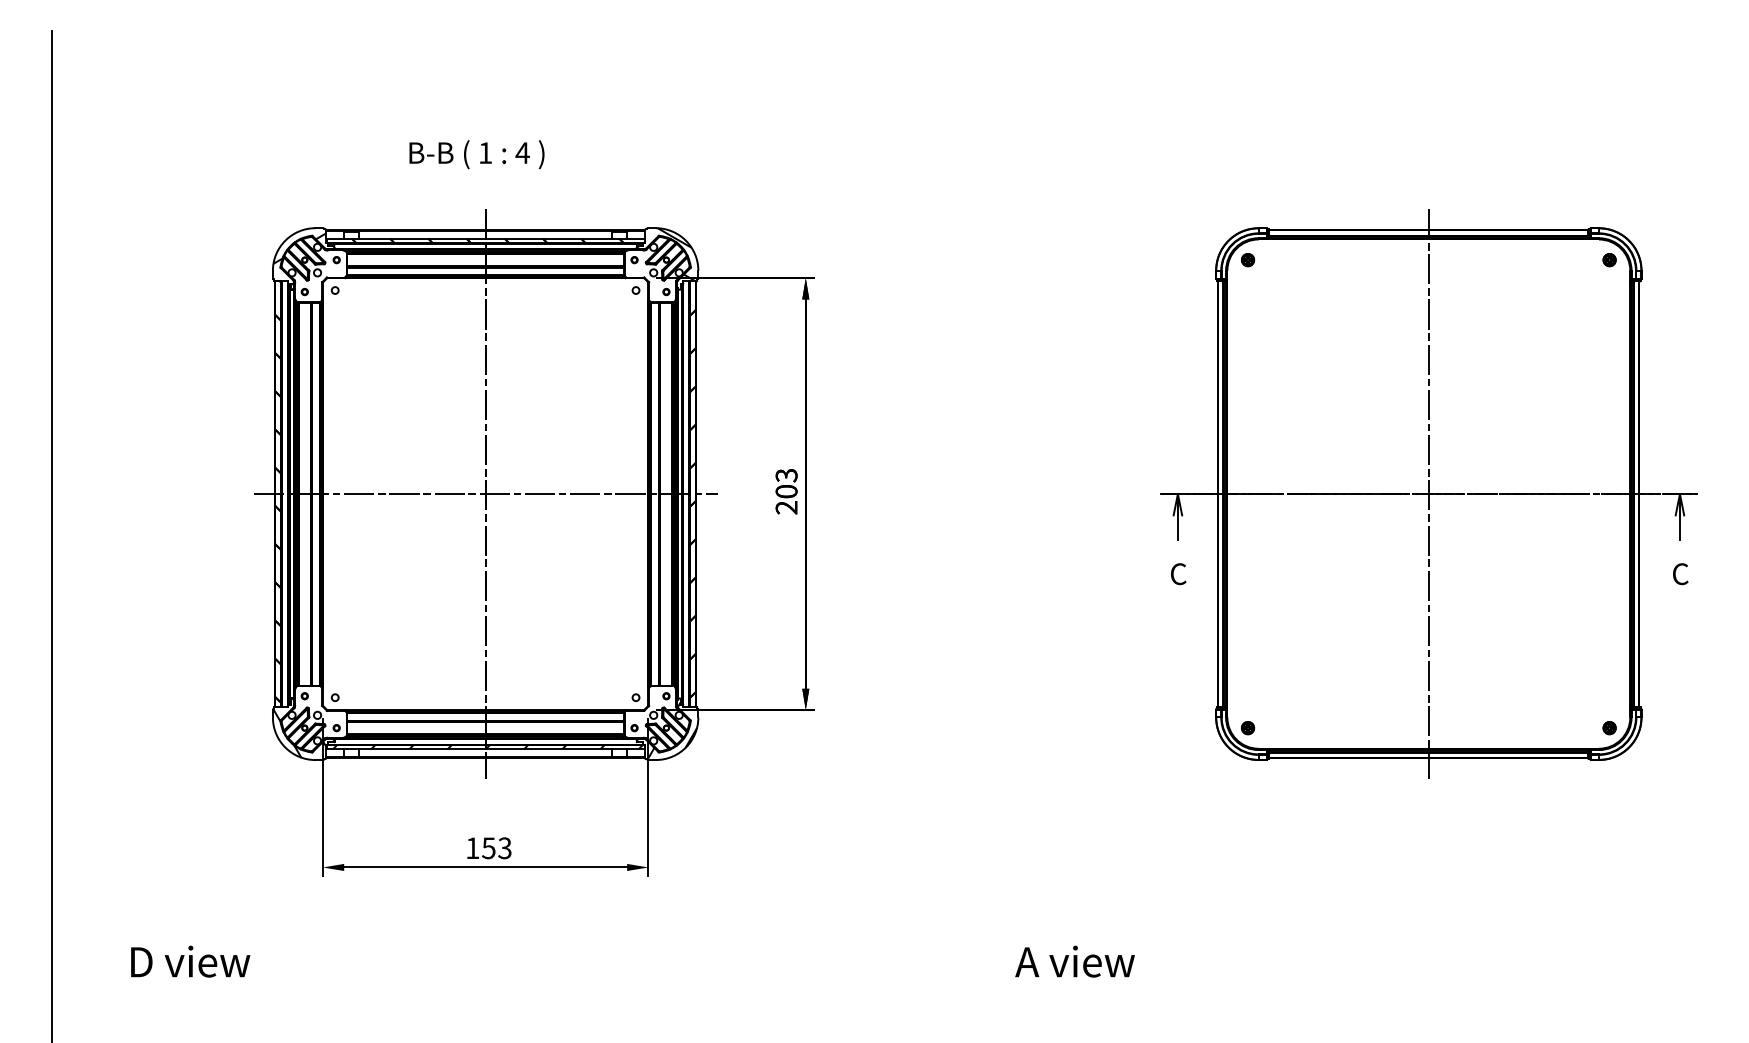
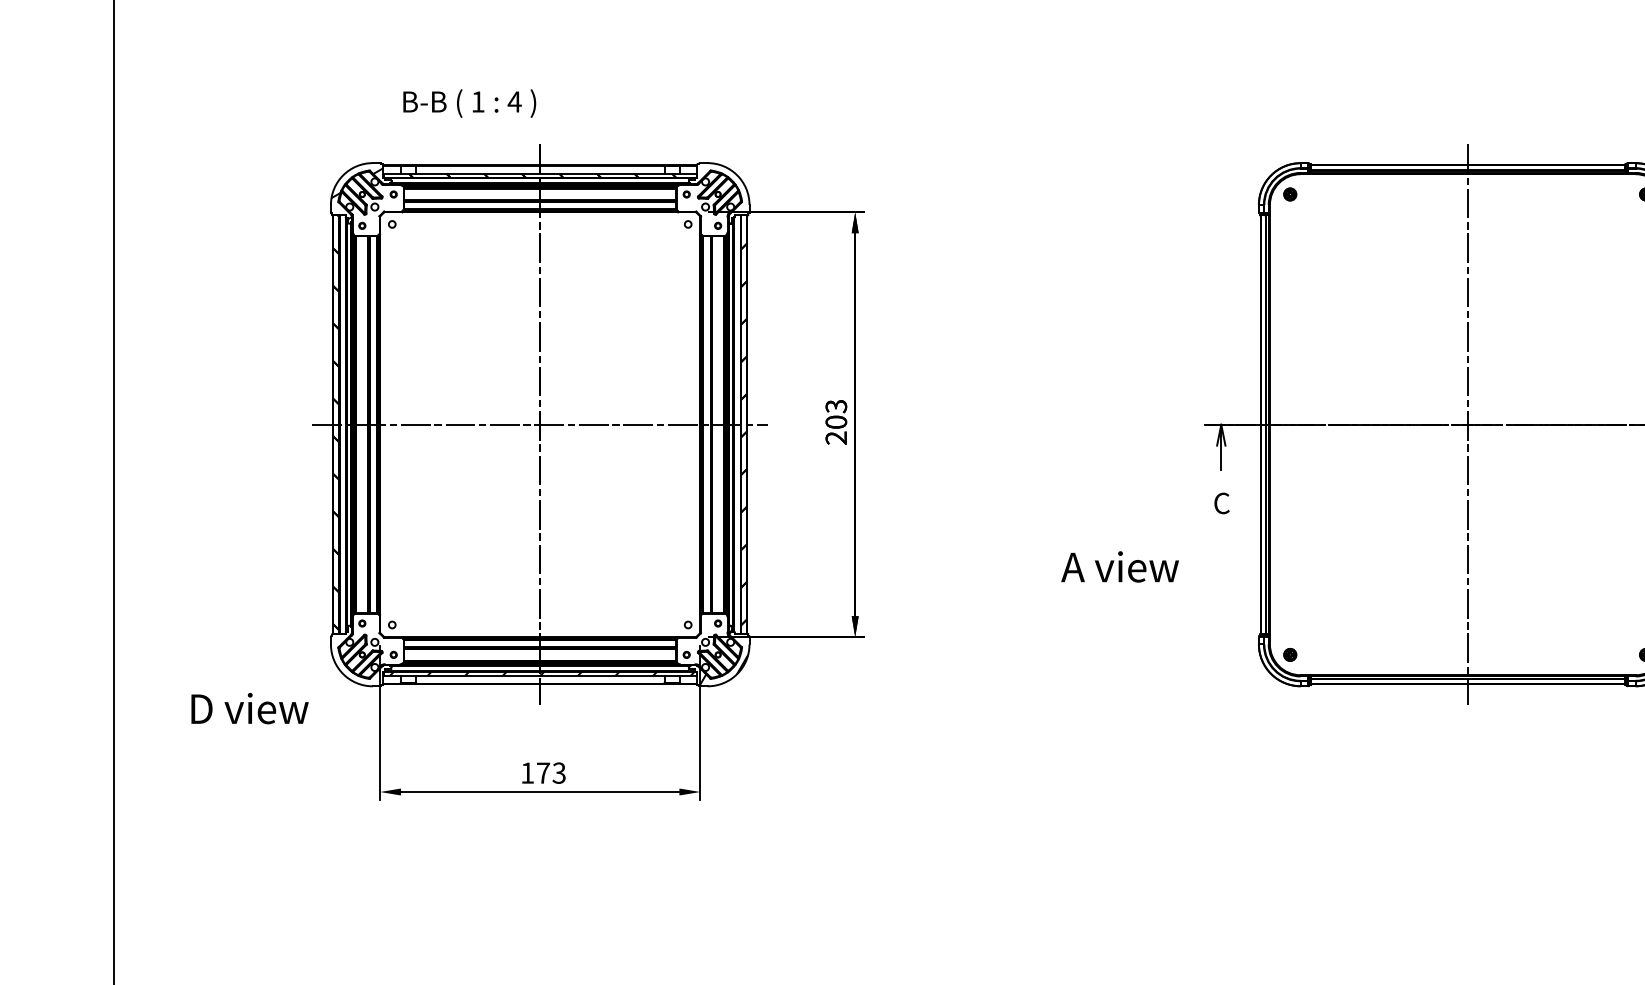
text: (476, 154) -> (469, 103), moved
hatch: (665, 254) -> (717, 188), removed
hatch: (299, 733) -> (357, 660), removed
text: (488, 848) -> (543, 773), 153 -> 173
text: (190, 961) -> (249, 708), moved
text: (1074, 961) -> (1119, 566), moved

